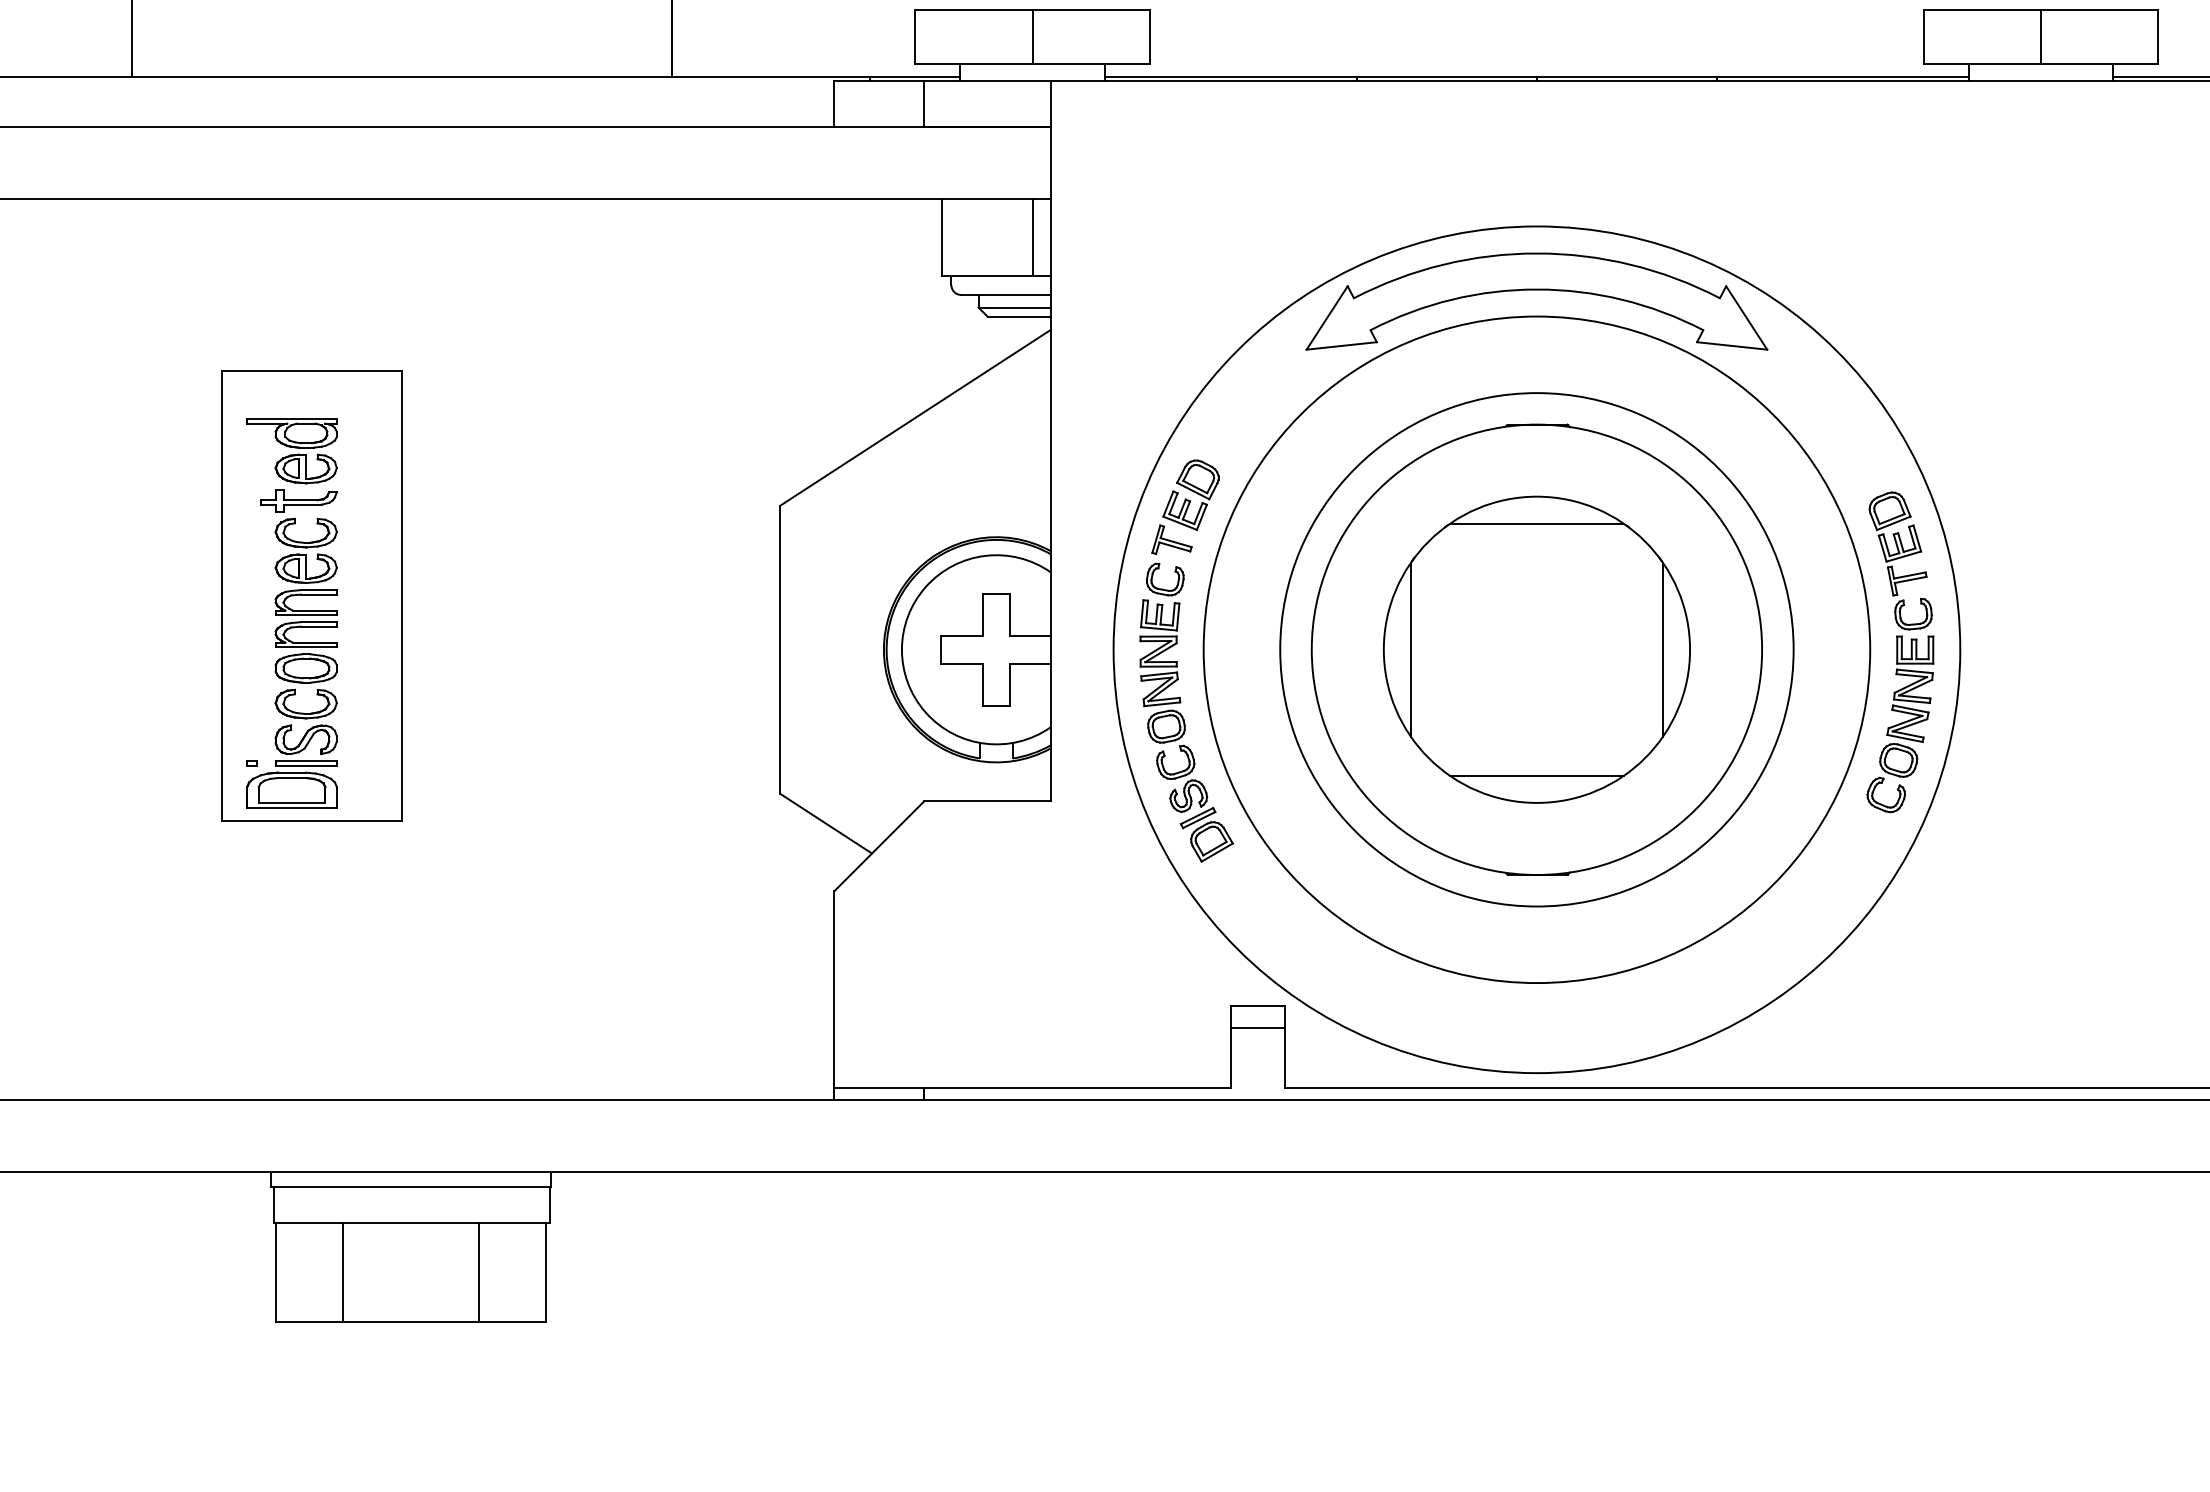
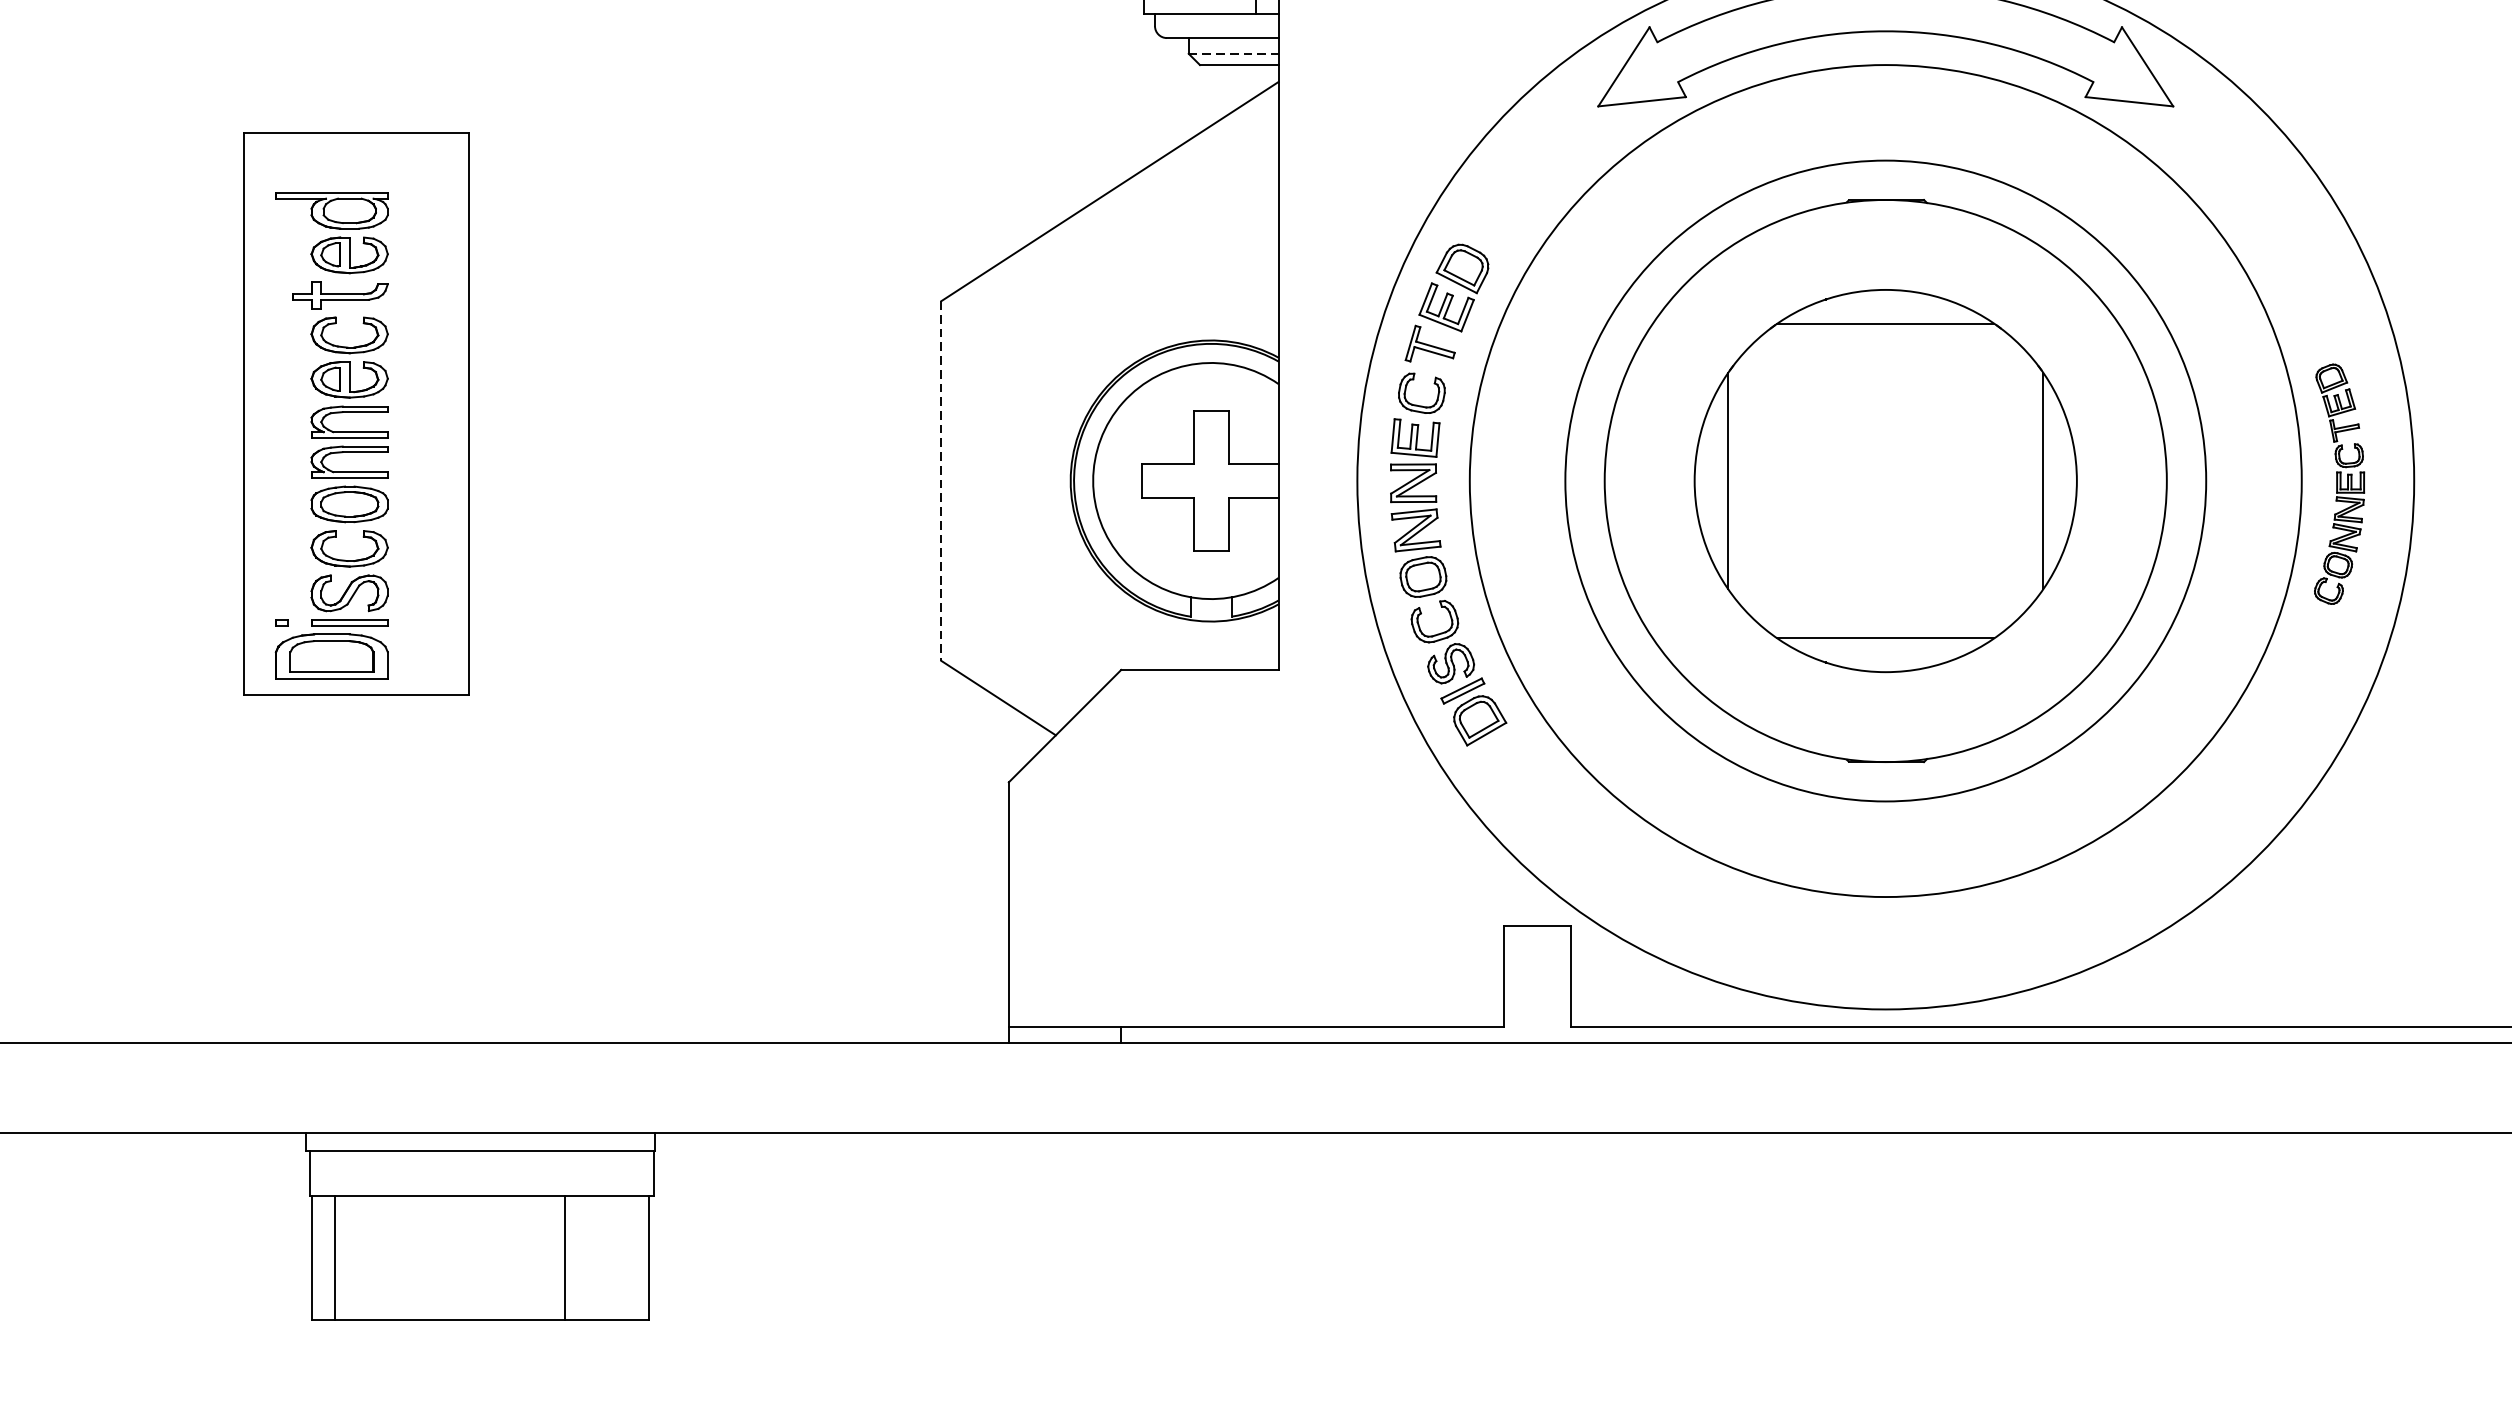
line: (1015, 307) -> (1234, 53), solid -> dashed
line: (780, 650) -> (941, 481), solid -> dashed
part: (1900, 652) -> (2339, 484), size x0.6
line: (1257, 1028) -> (1536, 953), removed
line: (343, 1271) -> (334, 1257), moved

